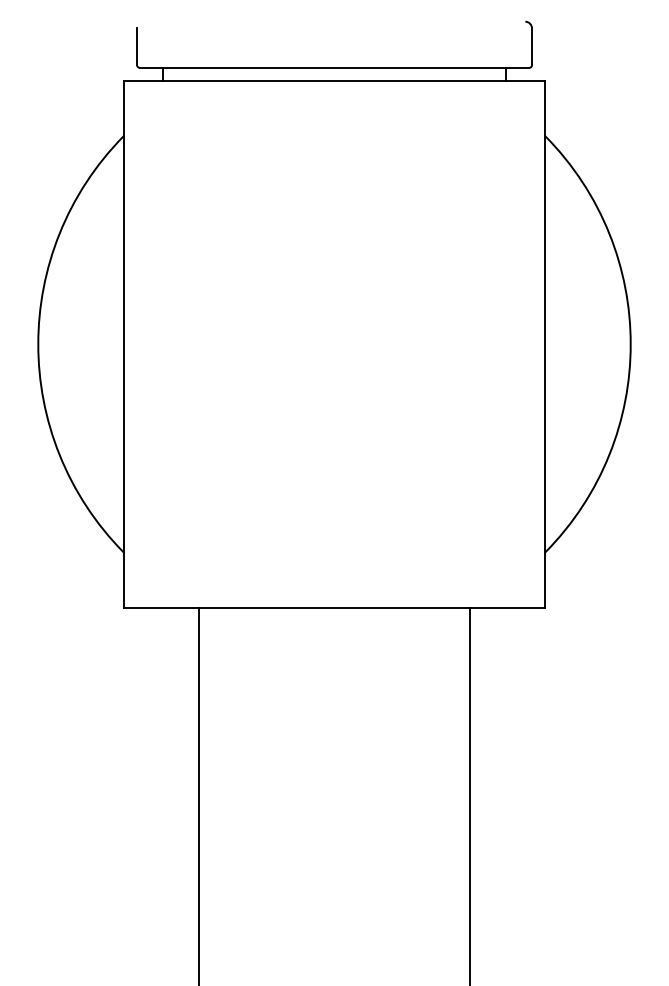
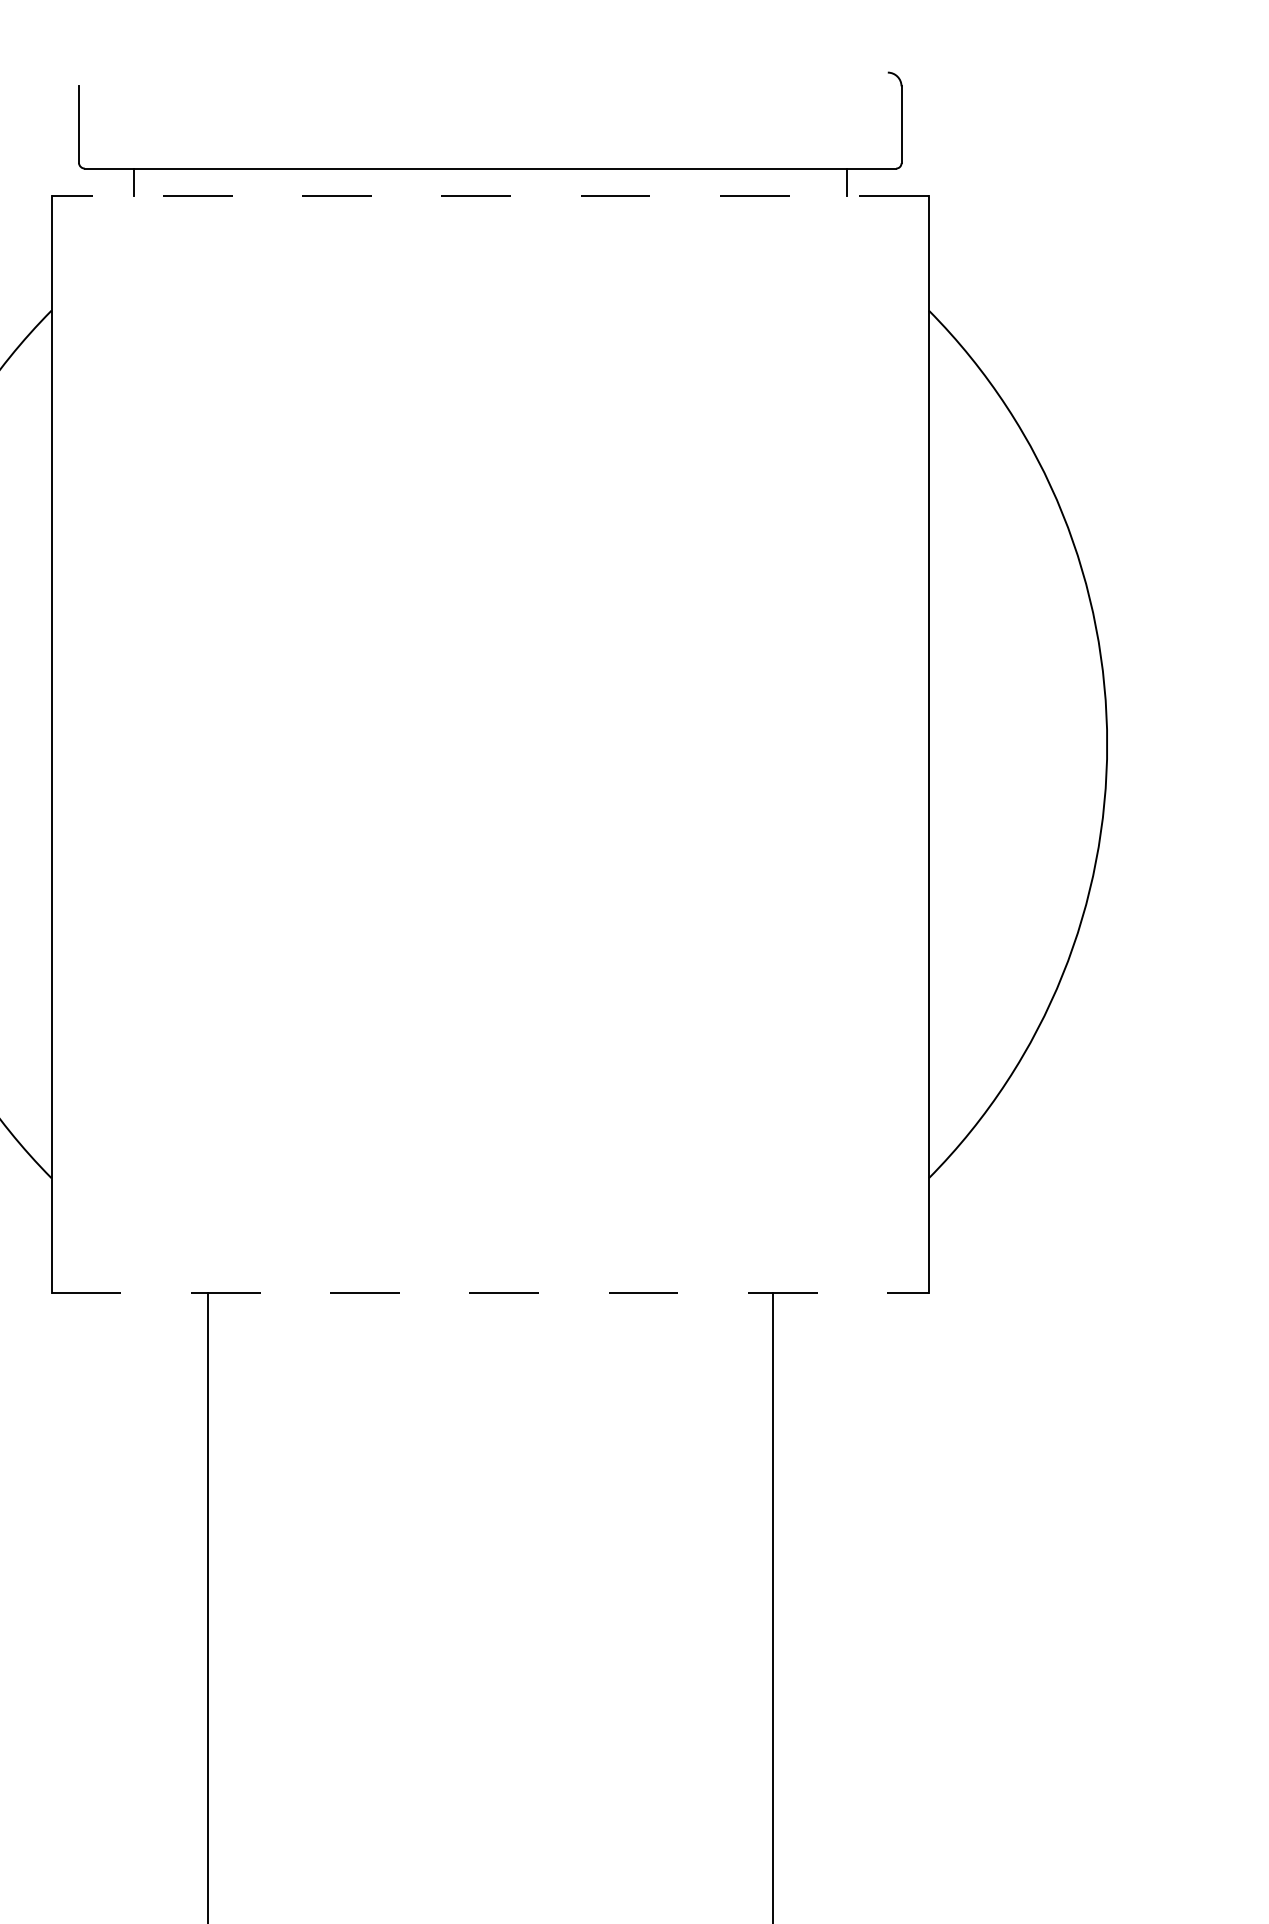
line: (334, 81) -> (490, 197), solid -> dashed
line: (334, 607) -> (490, 1292), solid -> dashed

